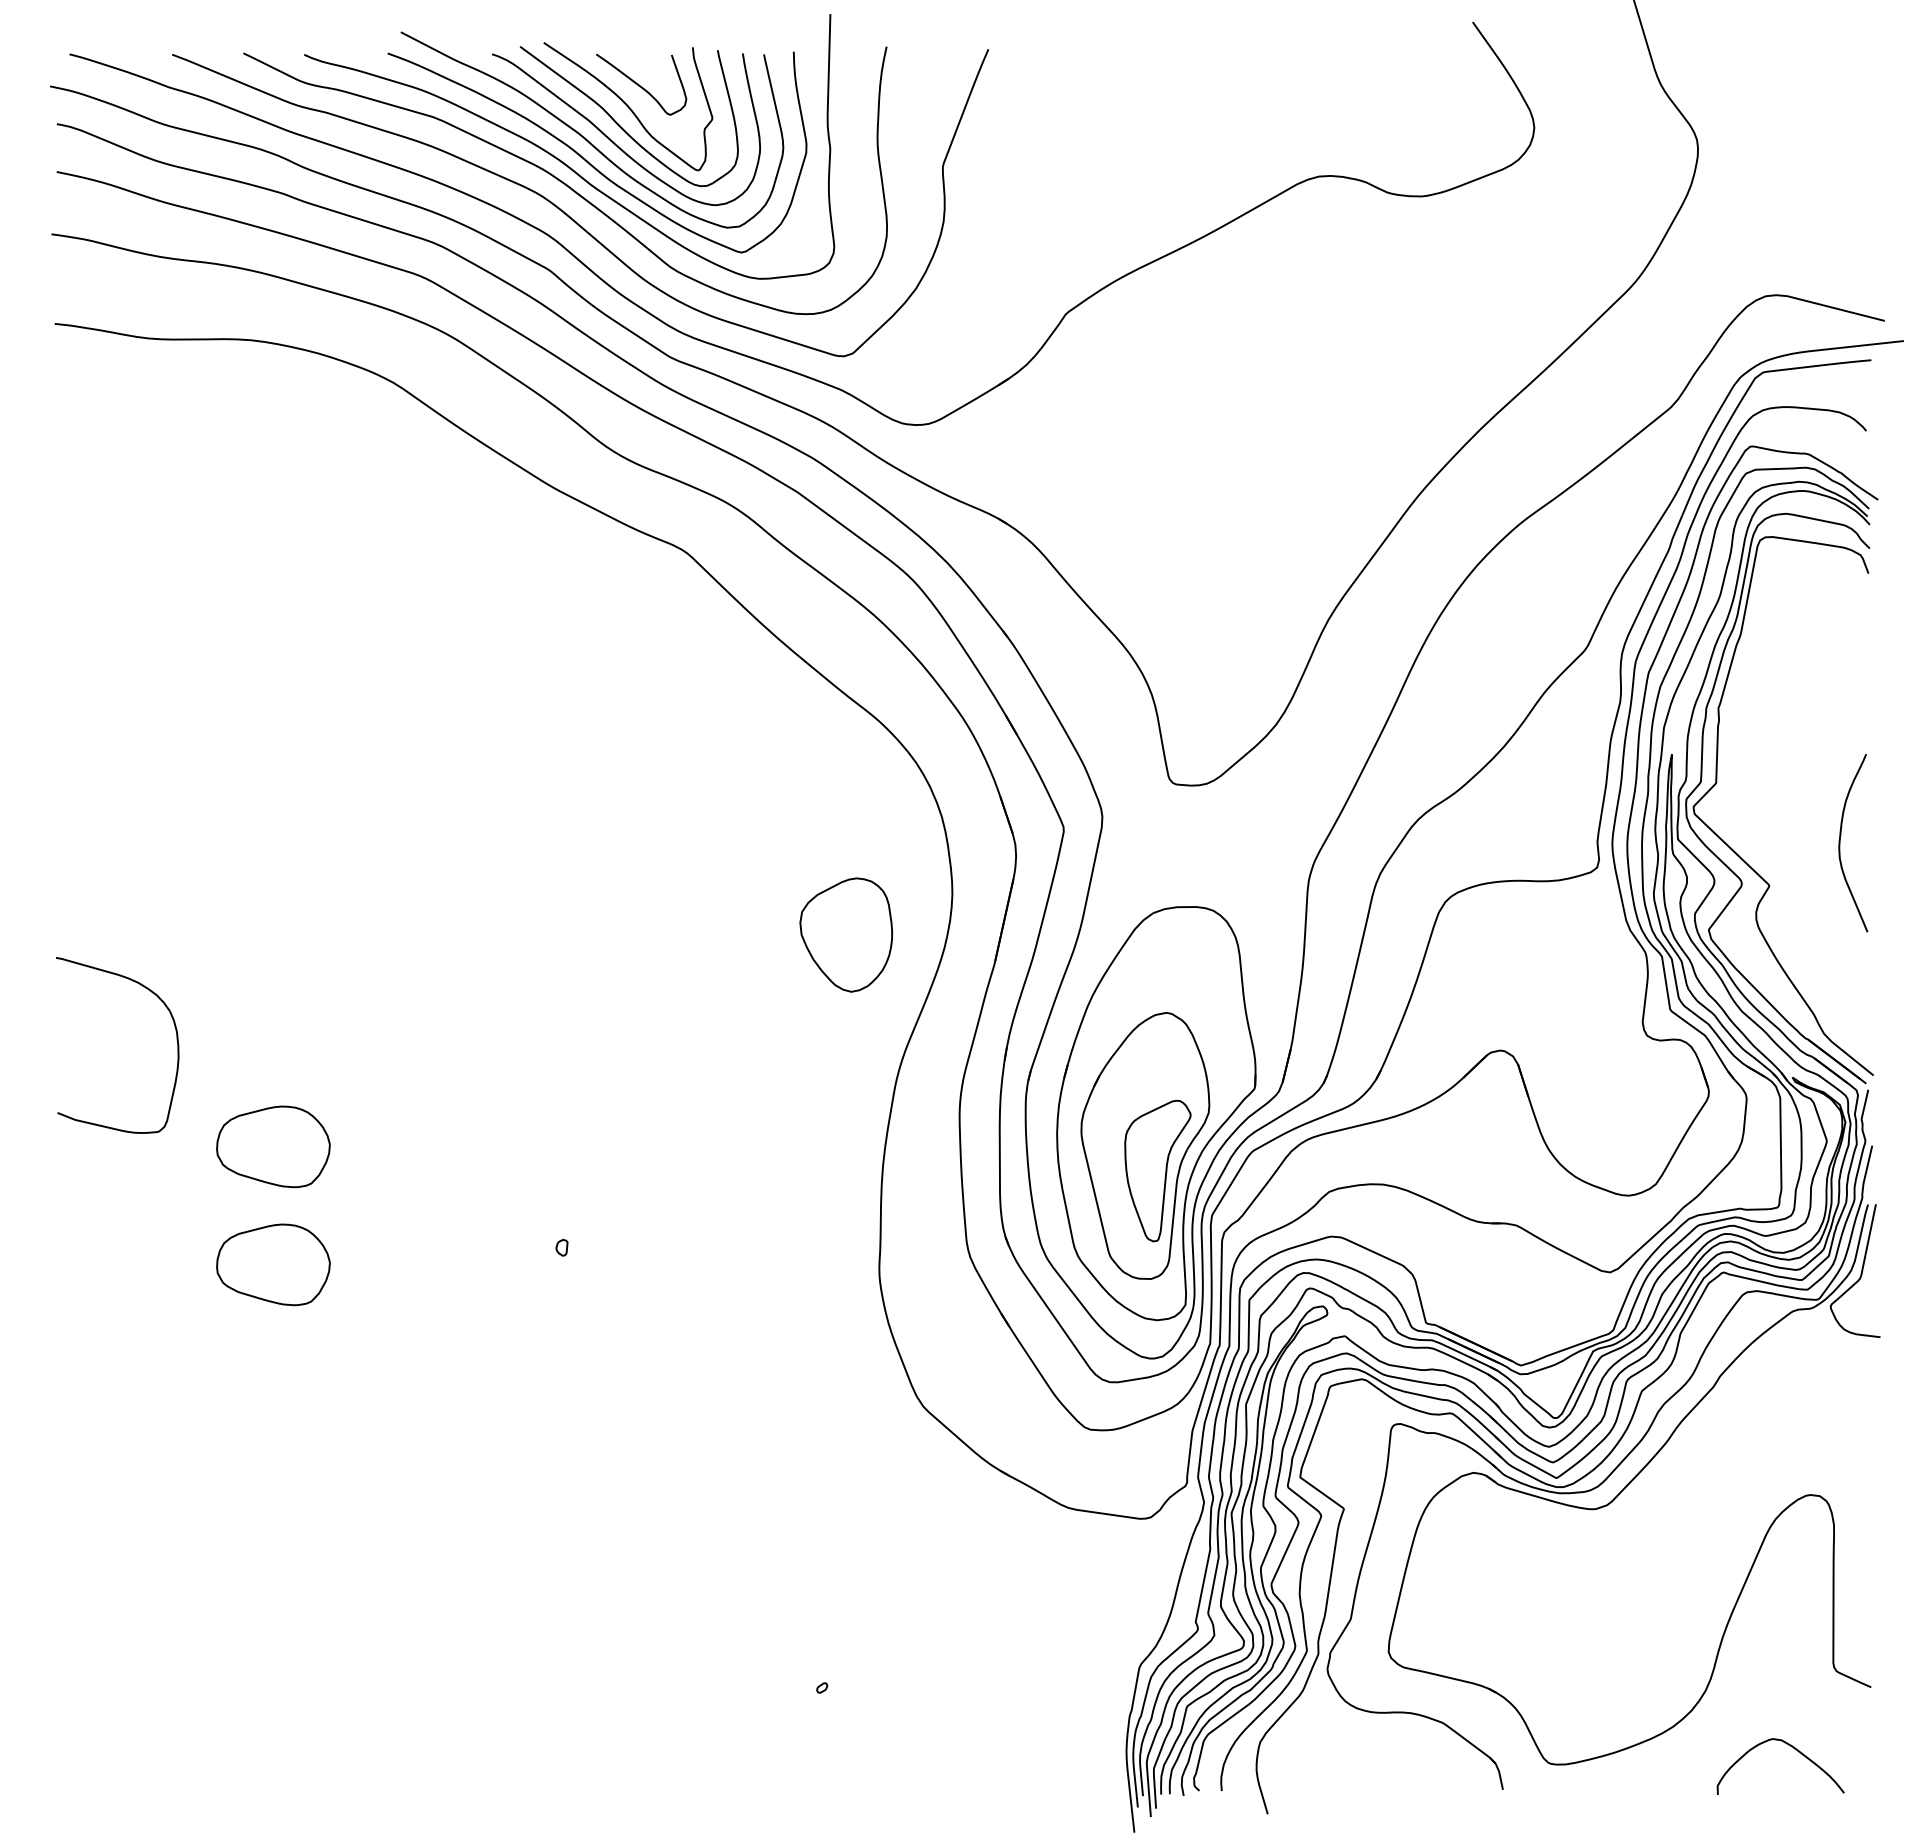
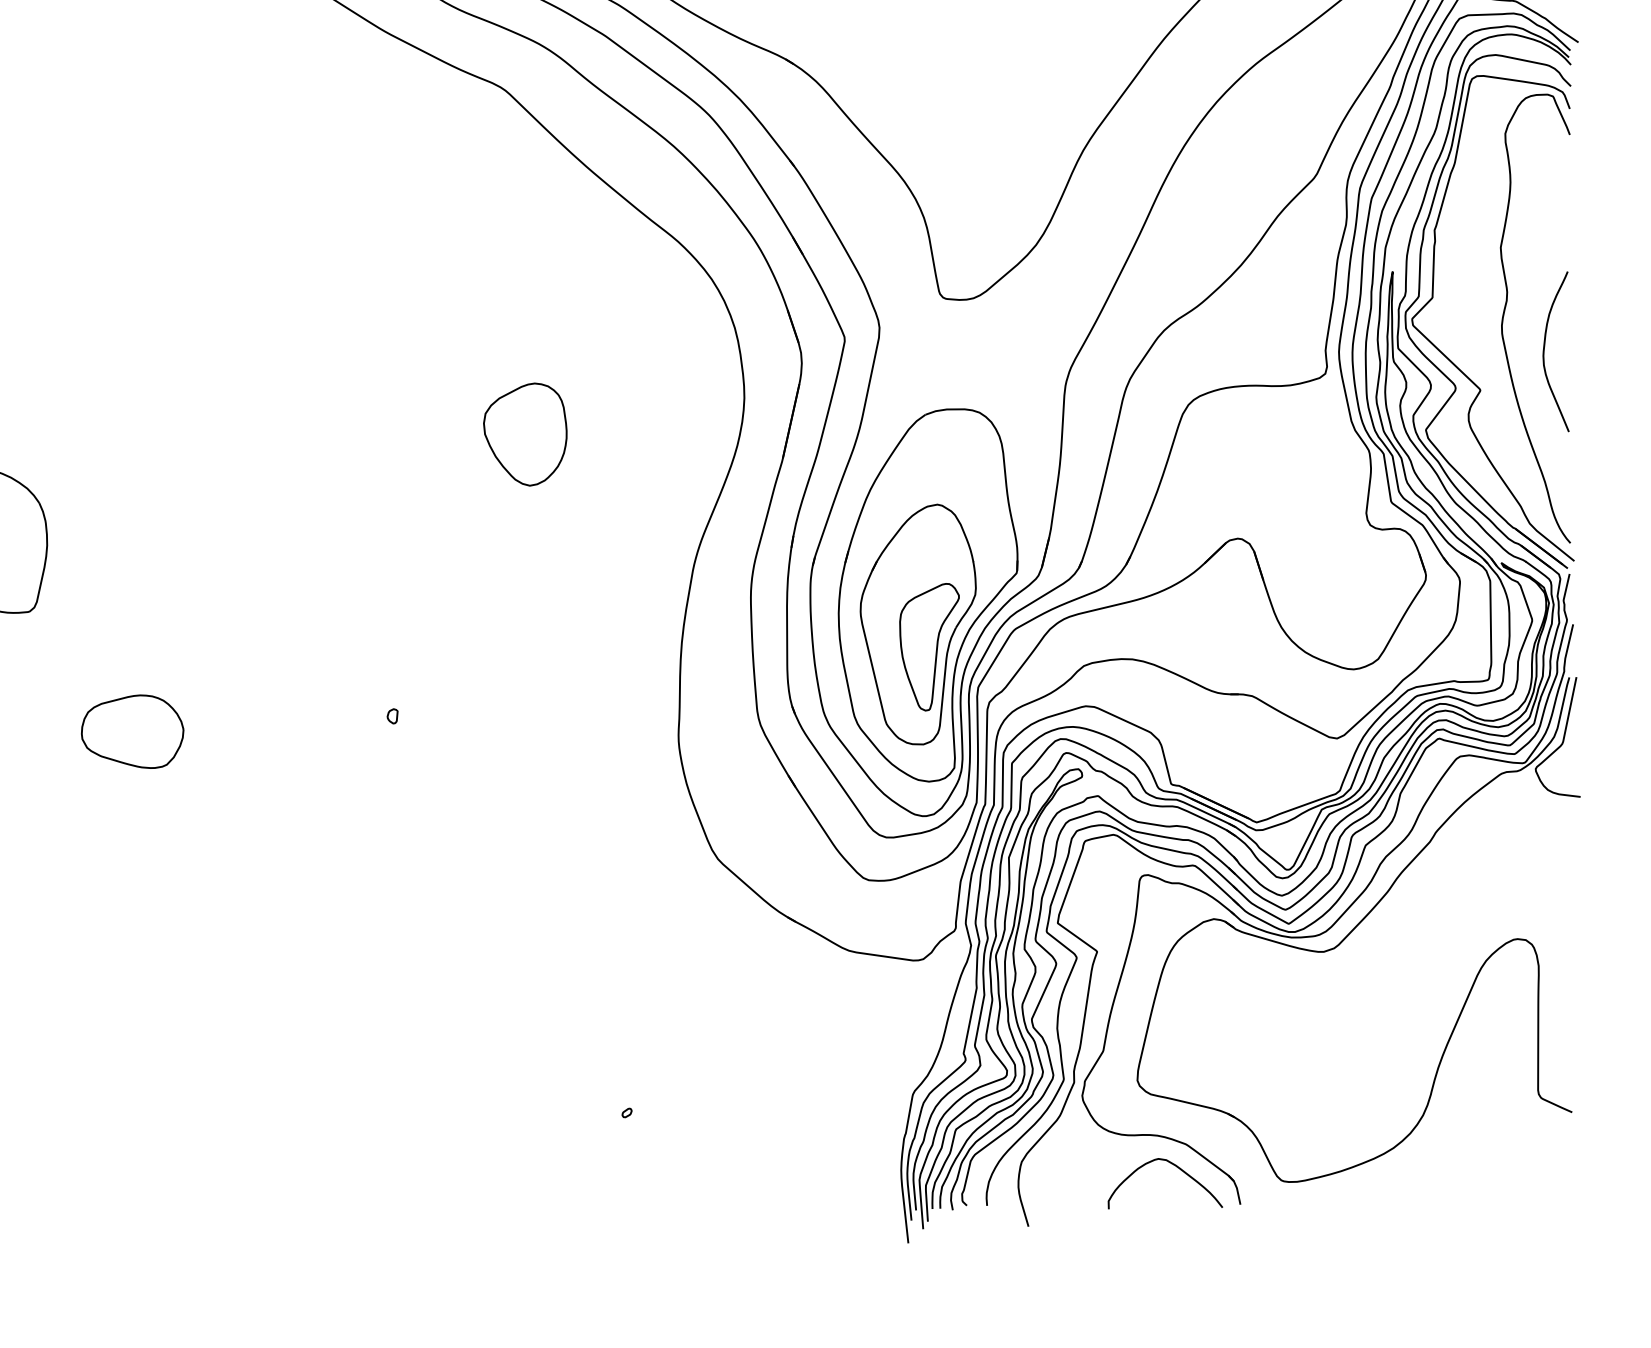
curve: (1796, 800) -> (1504, 313), added
part: (845, 934) -> (524, 434), moved
part: (273, 1146) -> (132, 625), removed
curve: (1791, 1747) -> (1175, 1166), moved

